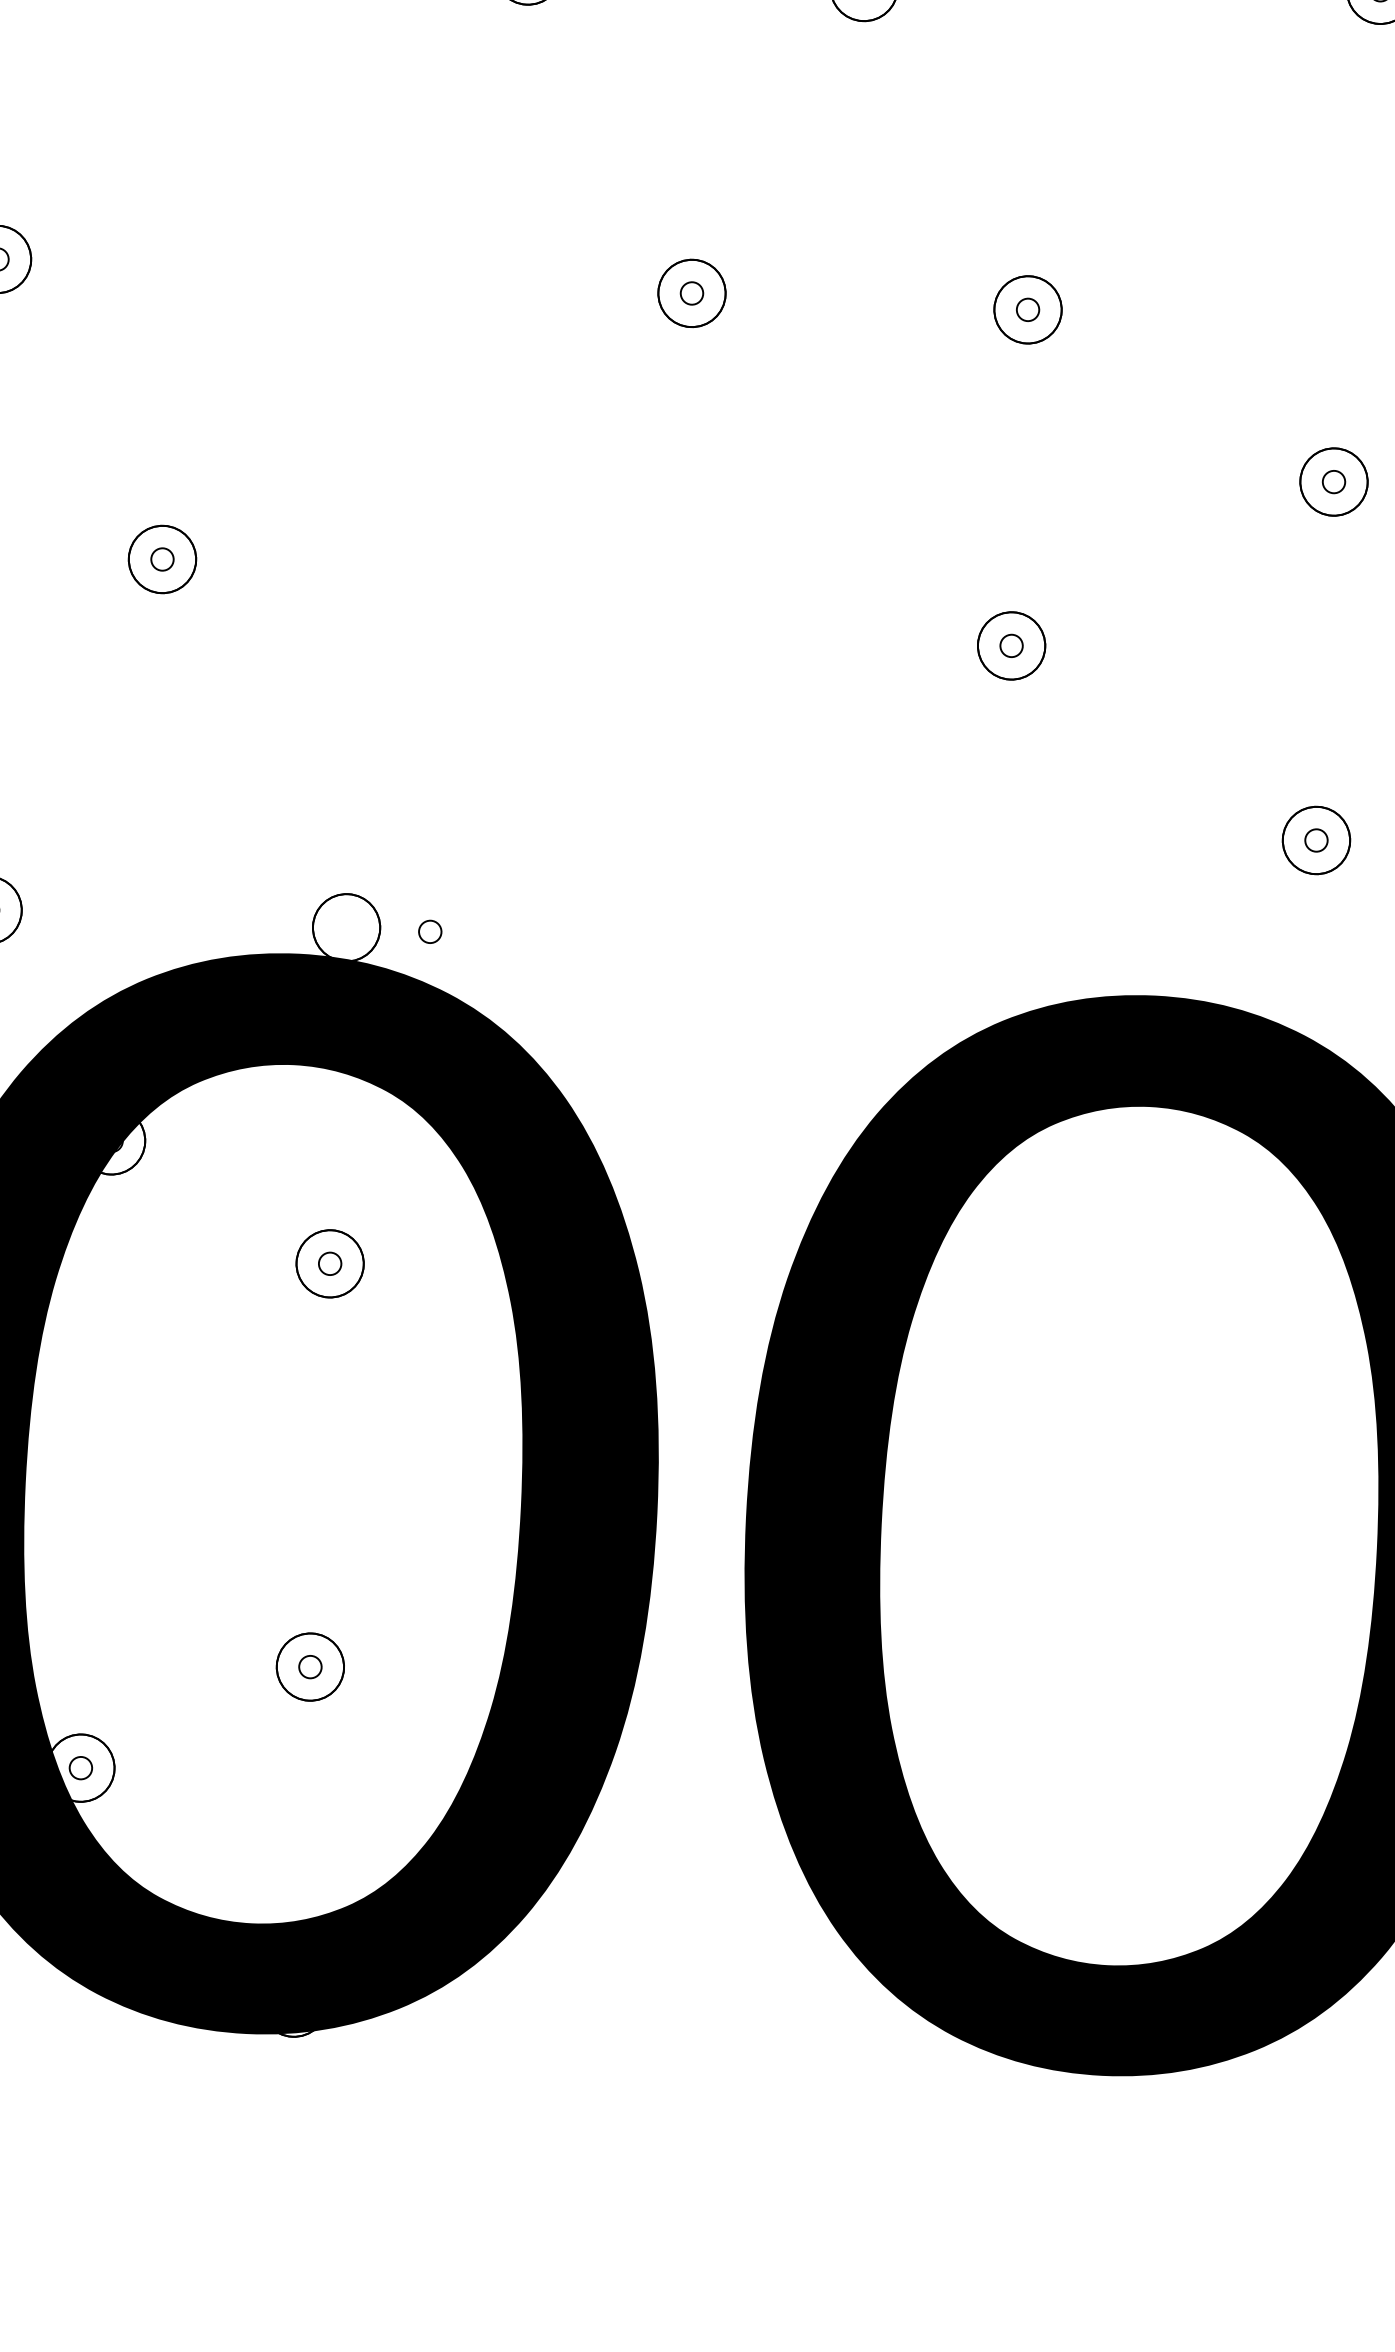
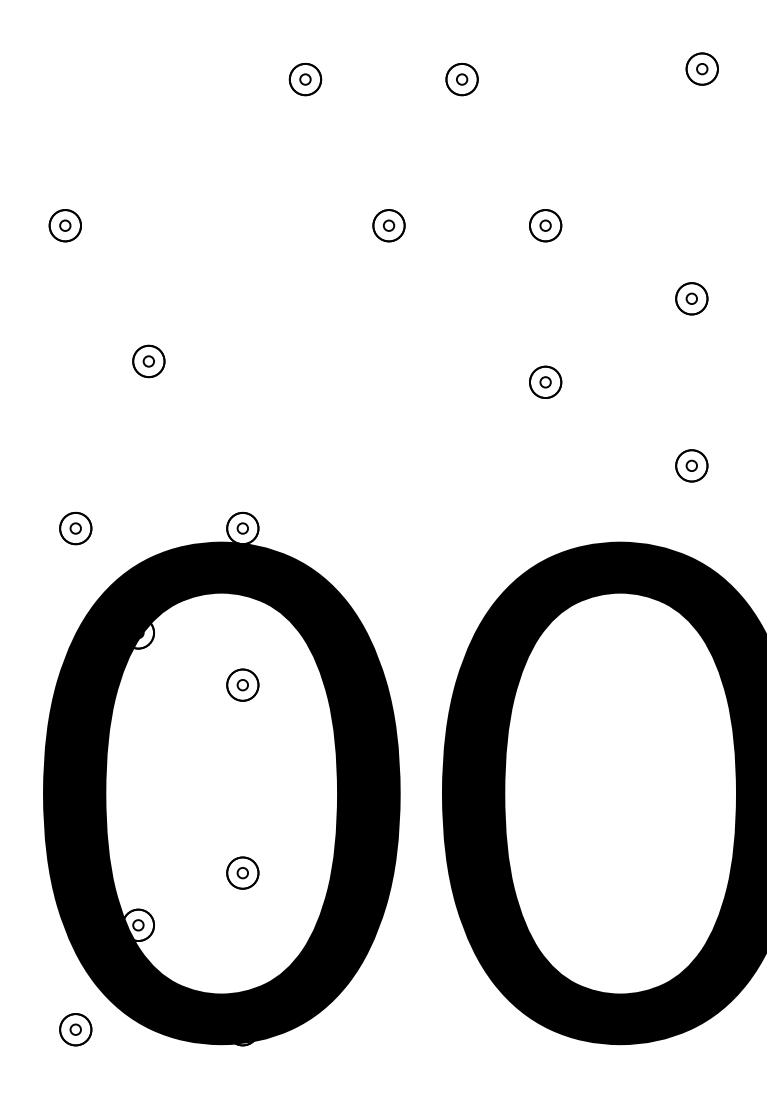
part: (429, 931) -> (242, 528), moved

